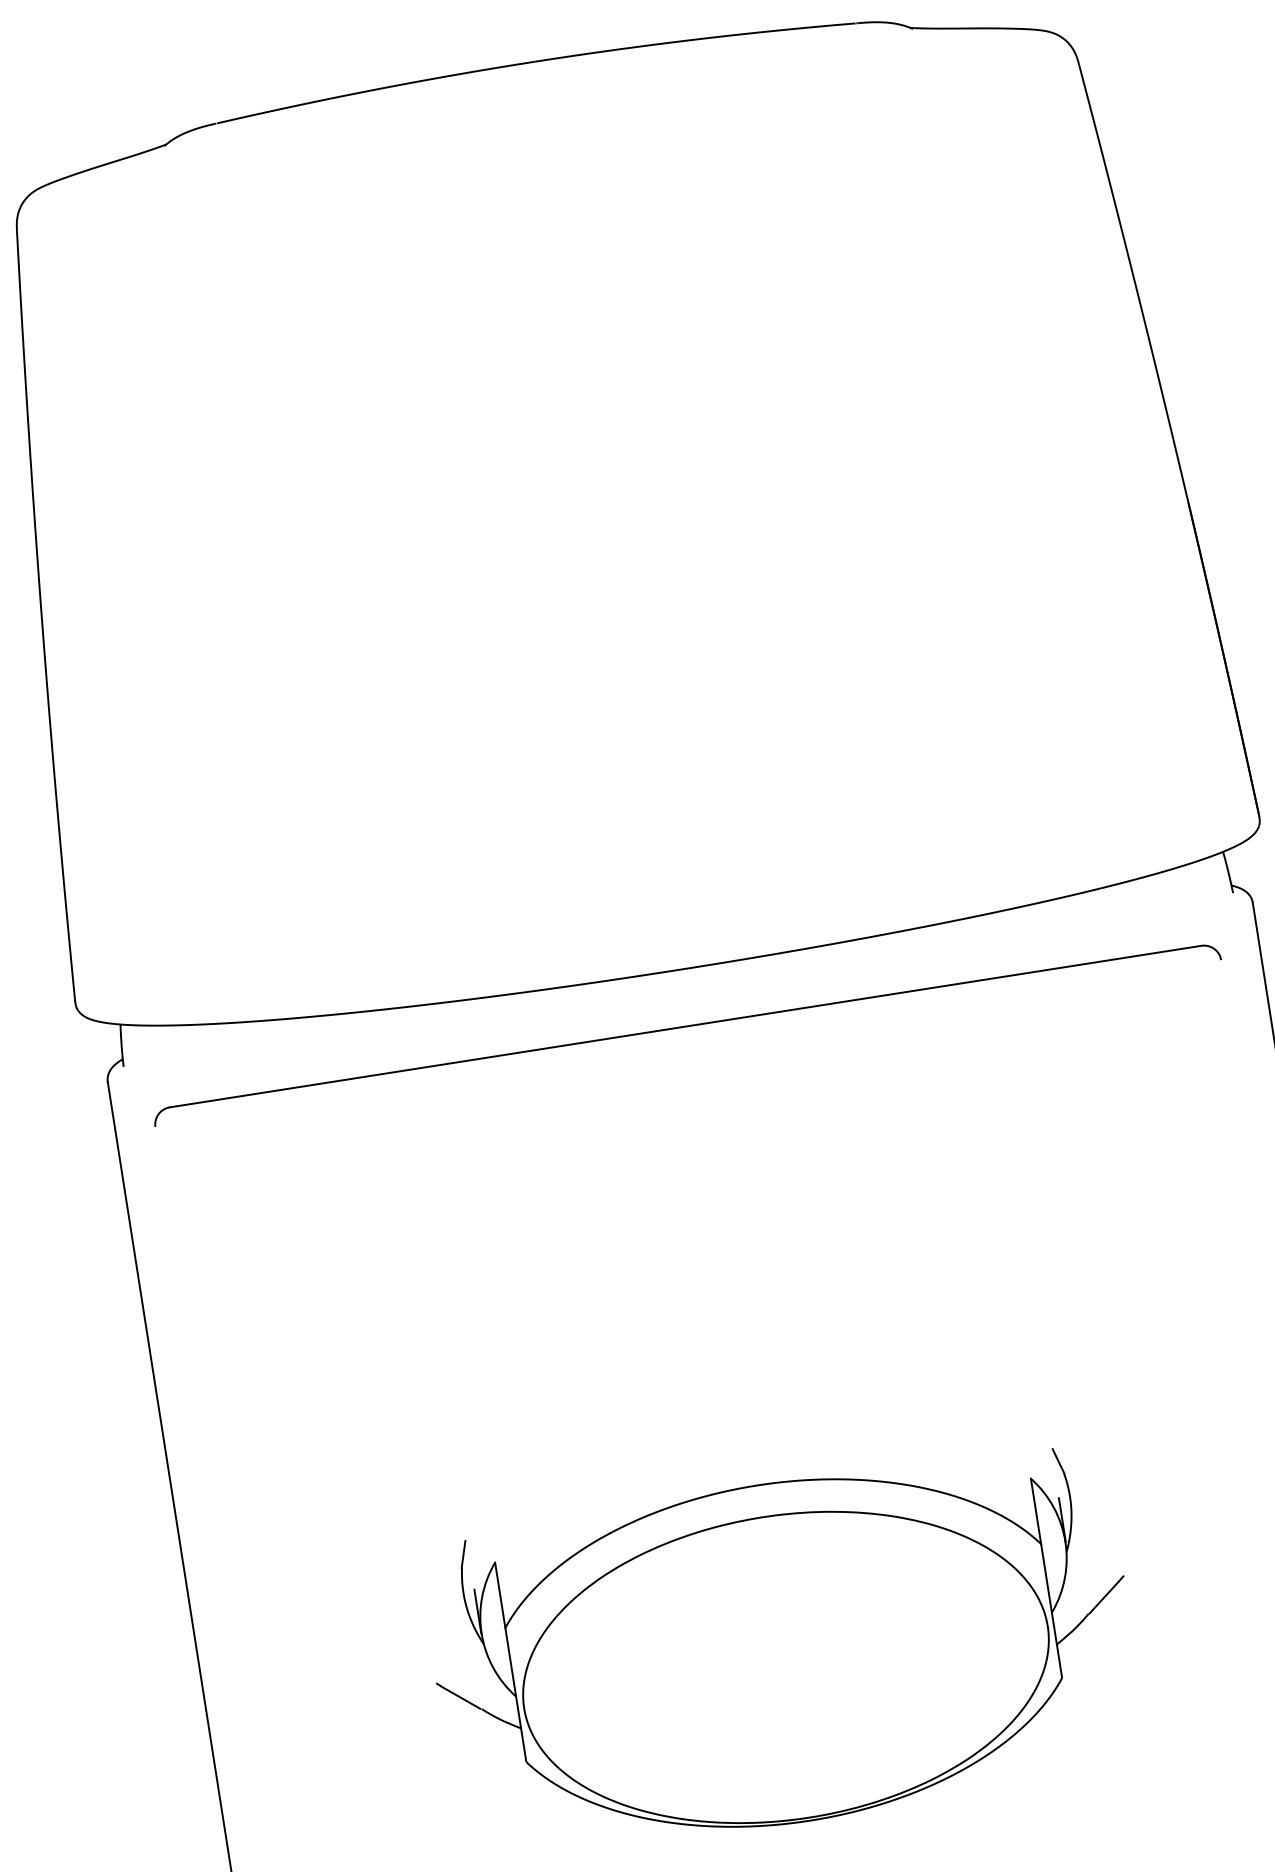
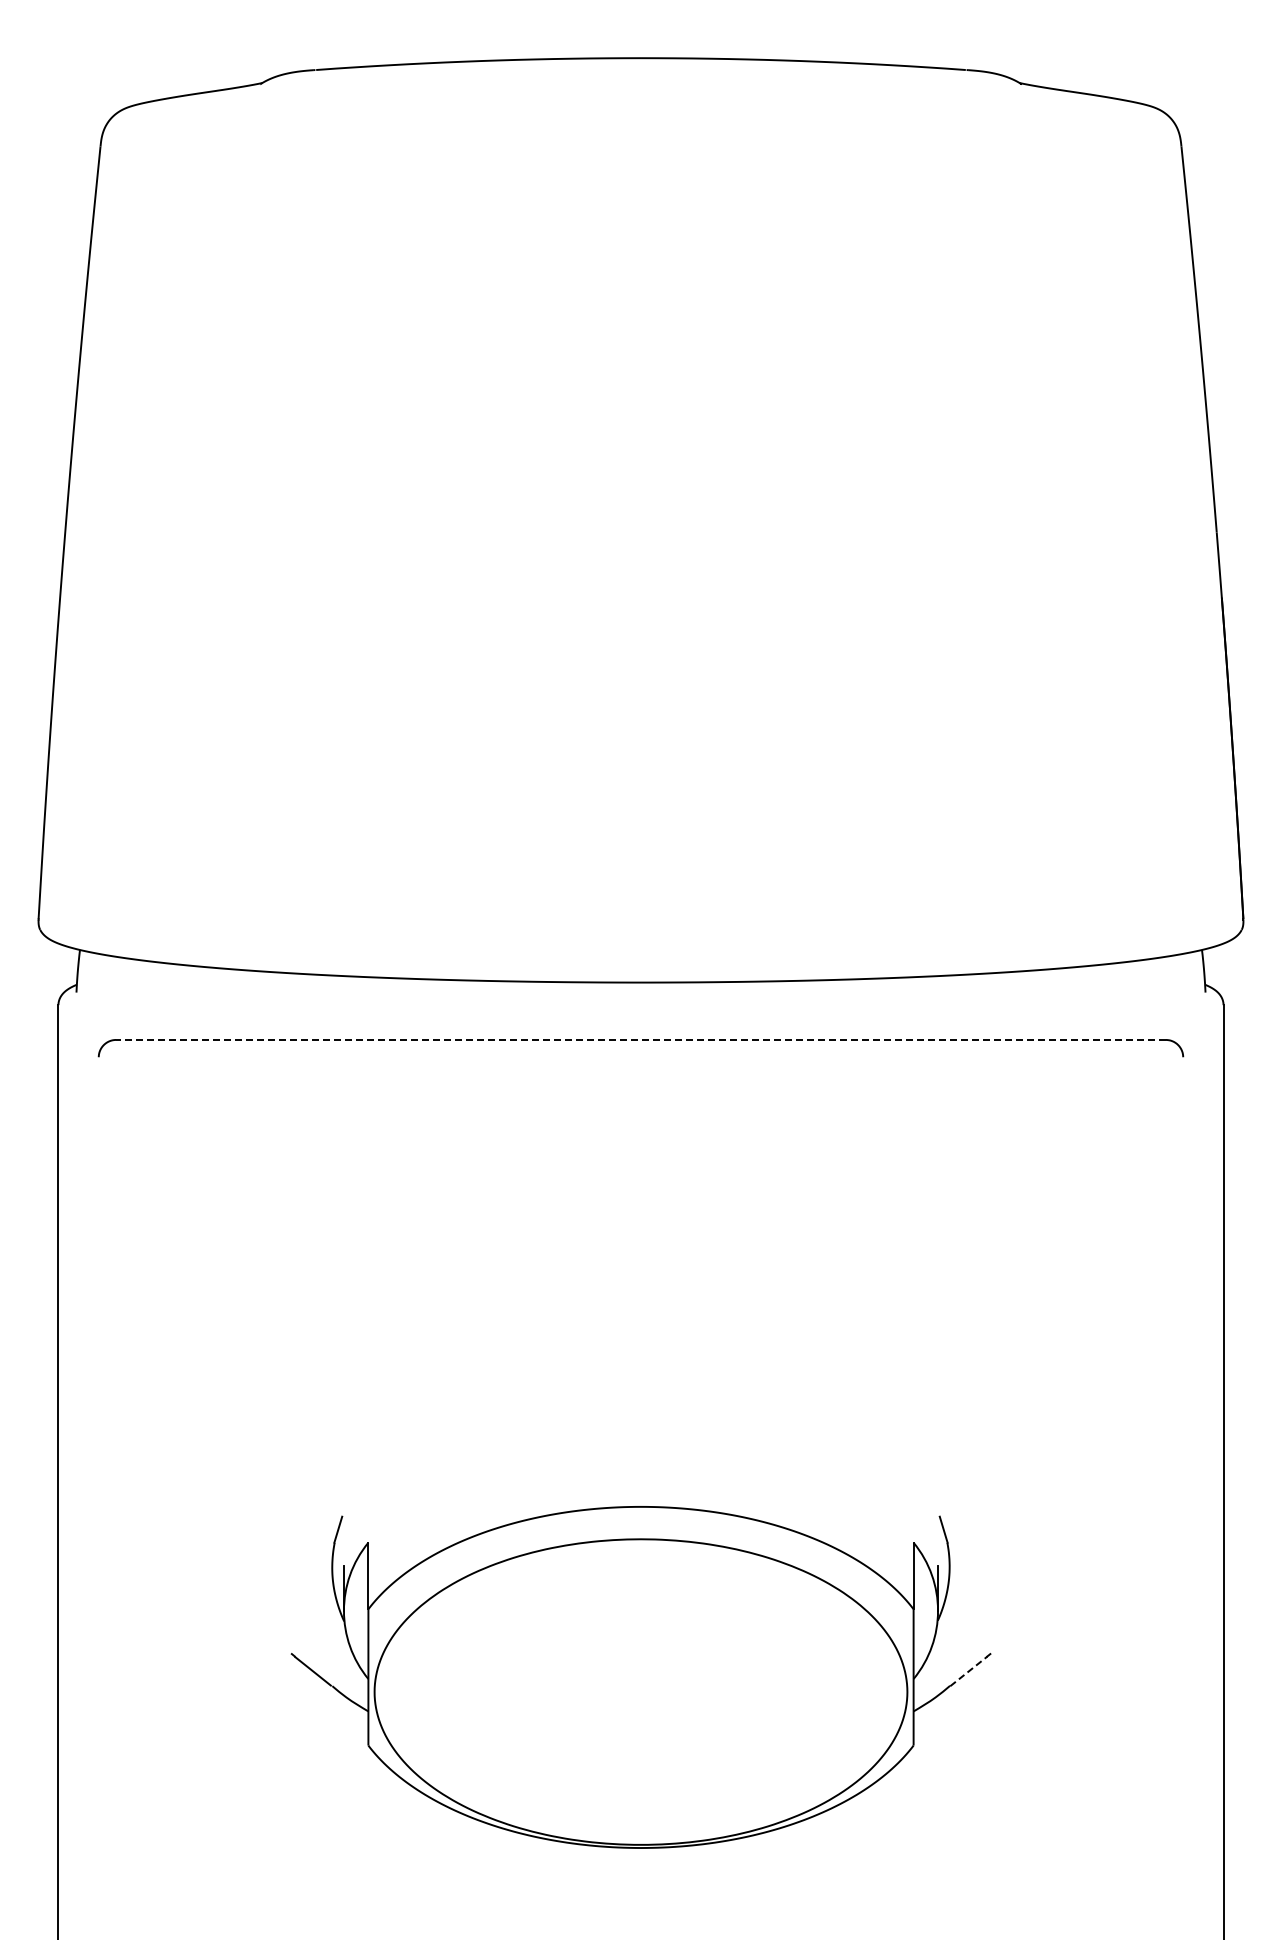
line: (685, 1026) -> (640, 1039), solid -> dashed
line: (1104, 1596) -> (968, 1671), solid -> dashed

